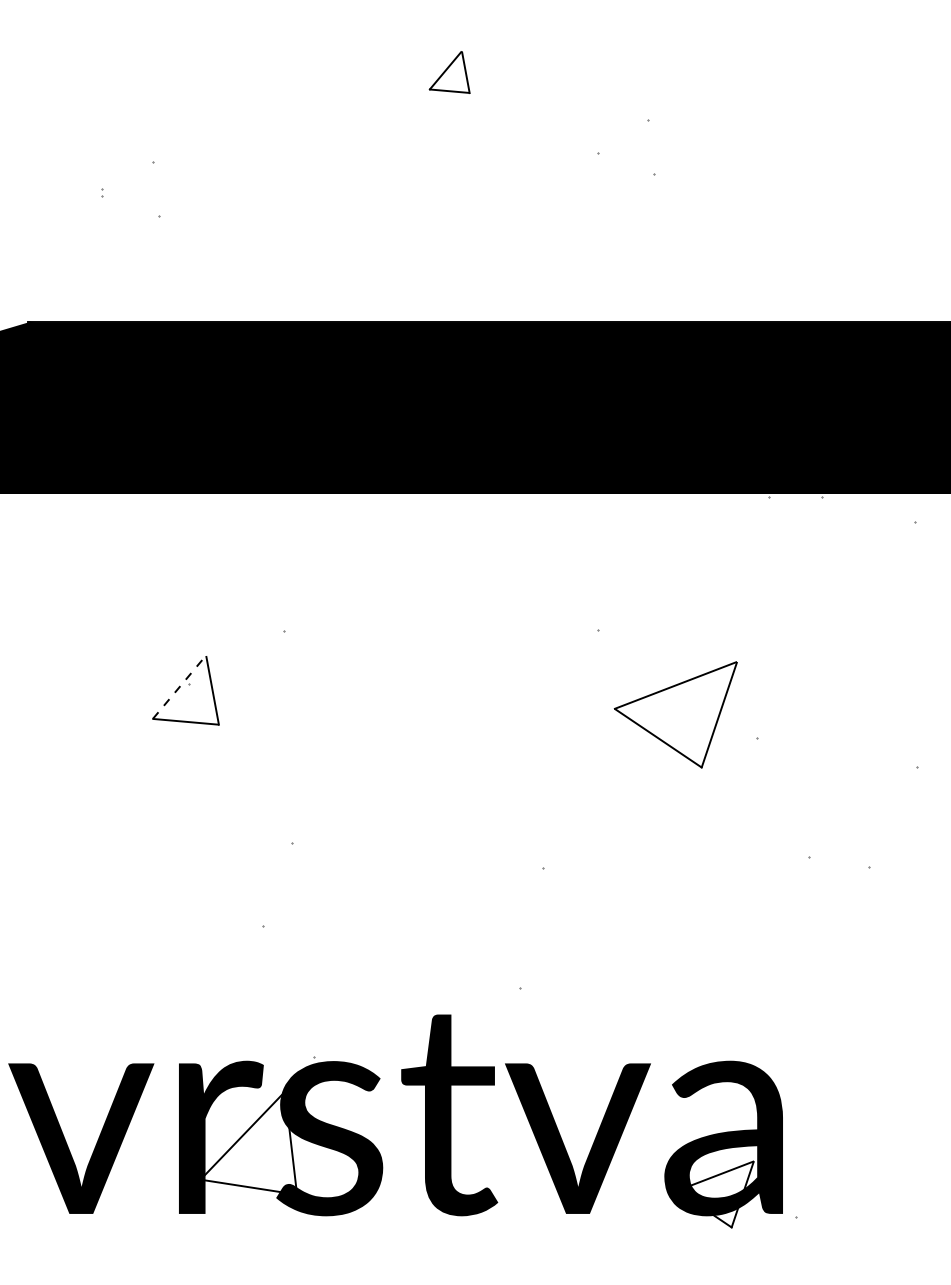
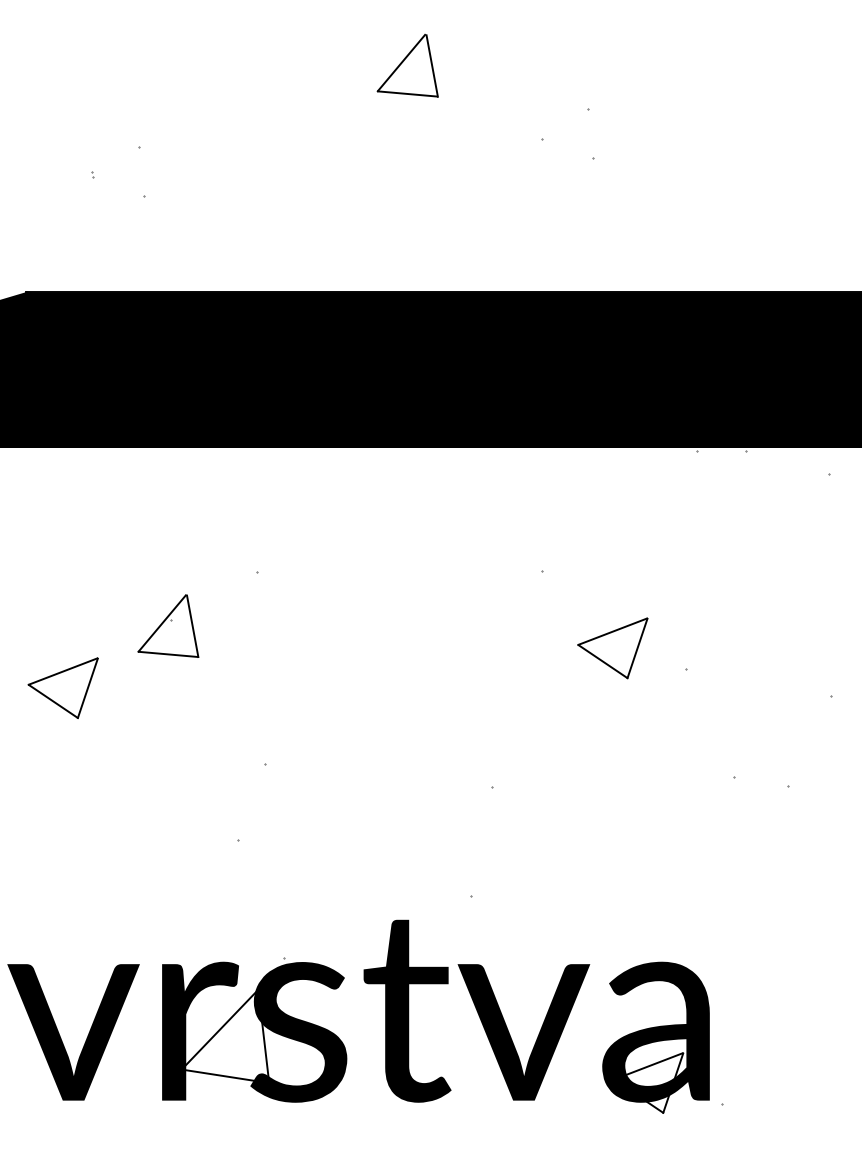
part: (449, 72) -> (407, 65), size x1.67
line: (179, 687) -> (162, 623), dashed -> solid
part: (676, 715) -> (613, 648), size x0.62
part: (69, 758) -> (62, 687), added

